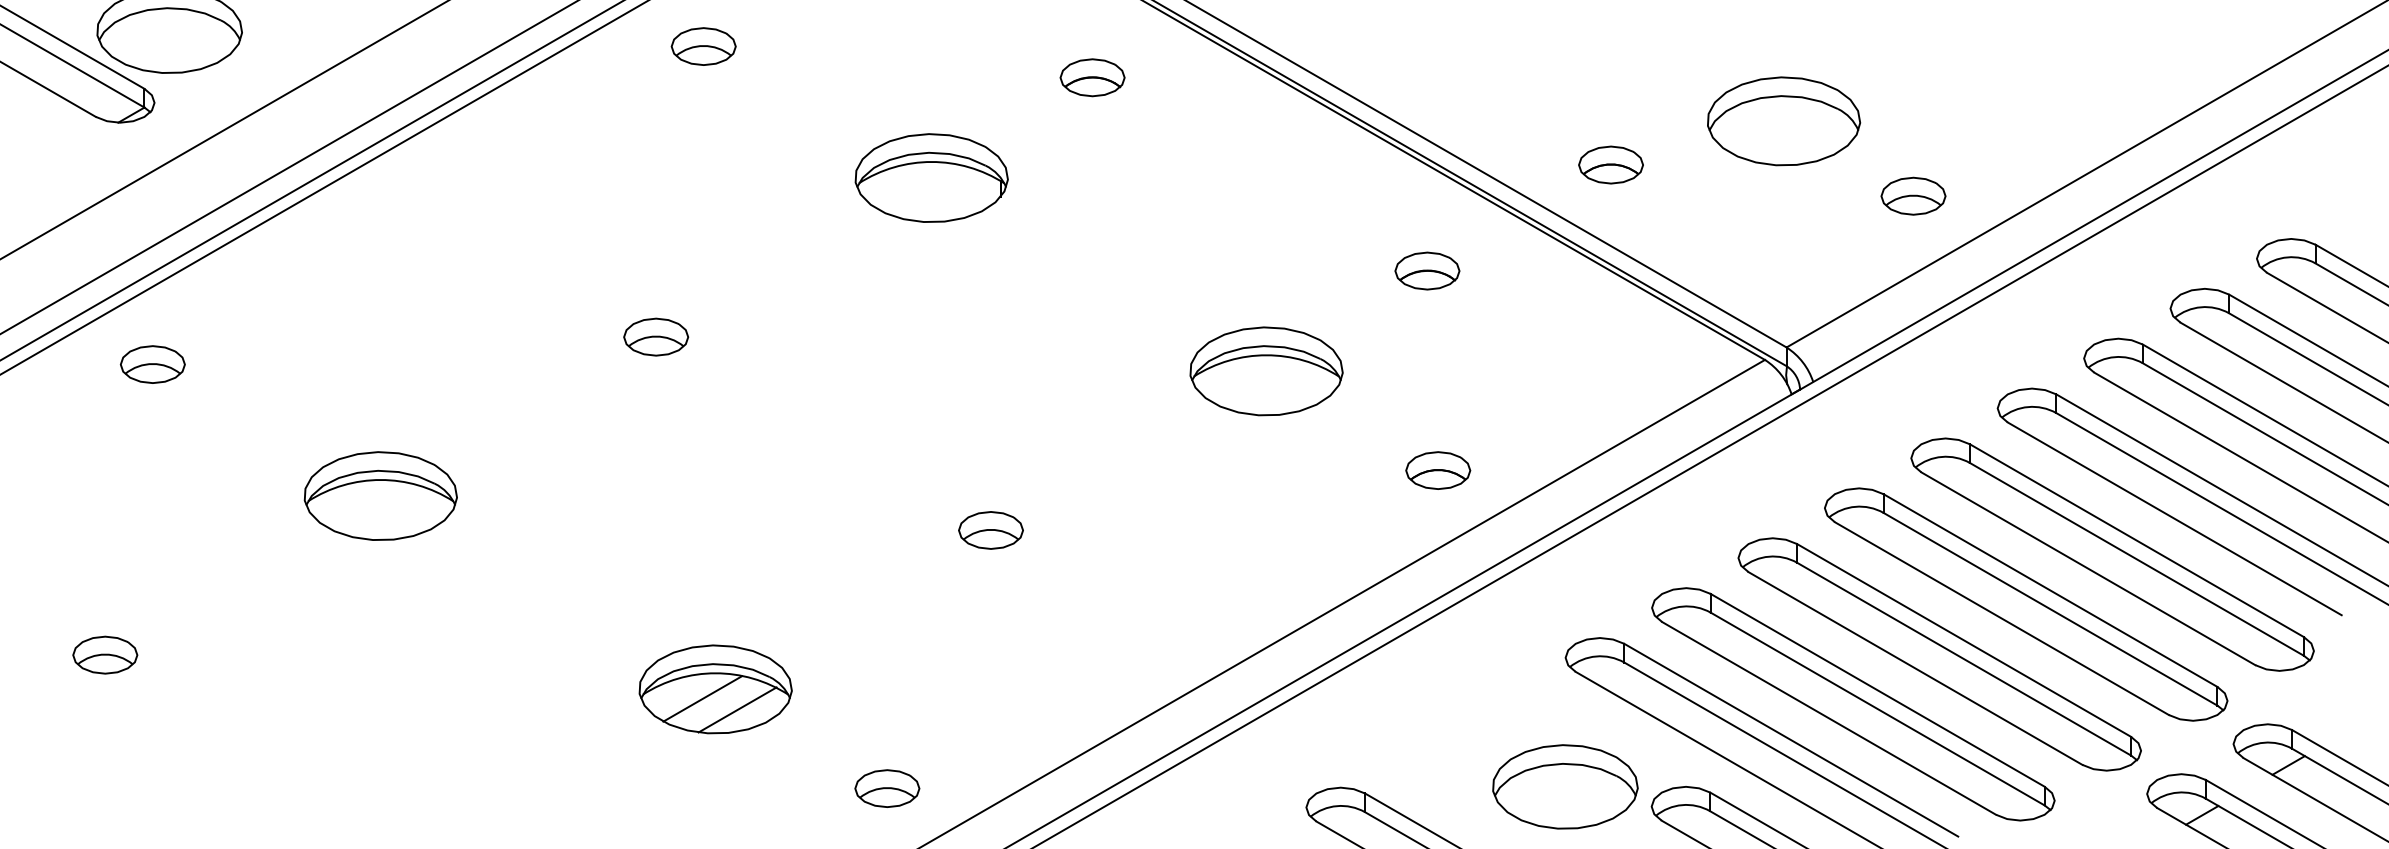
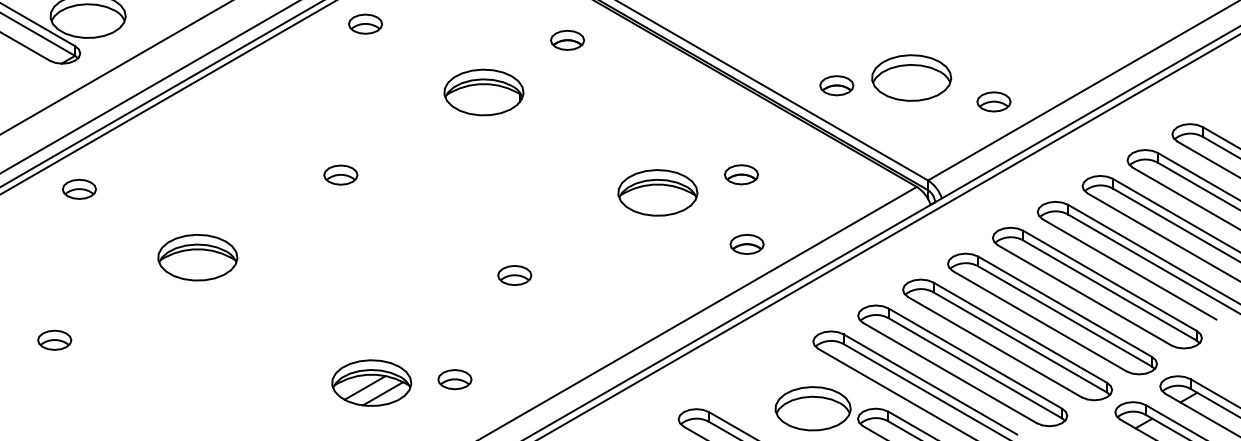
part: (1783, 120) -> (911, 77), moved
part: (1427, 270) -> (741, 174), moved
part: (715, 688) -> (371, 382), moved
part: (886, 788) -> (454, 379), moved

